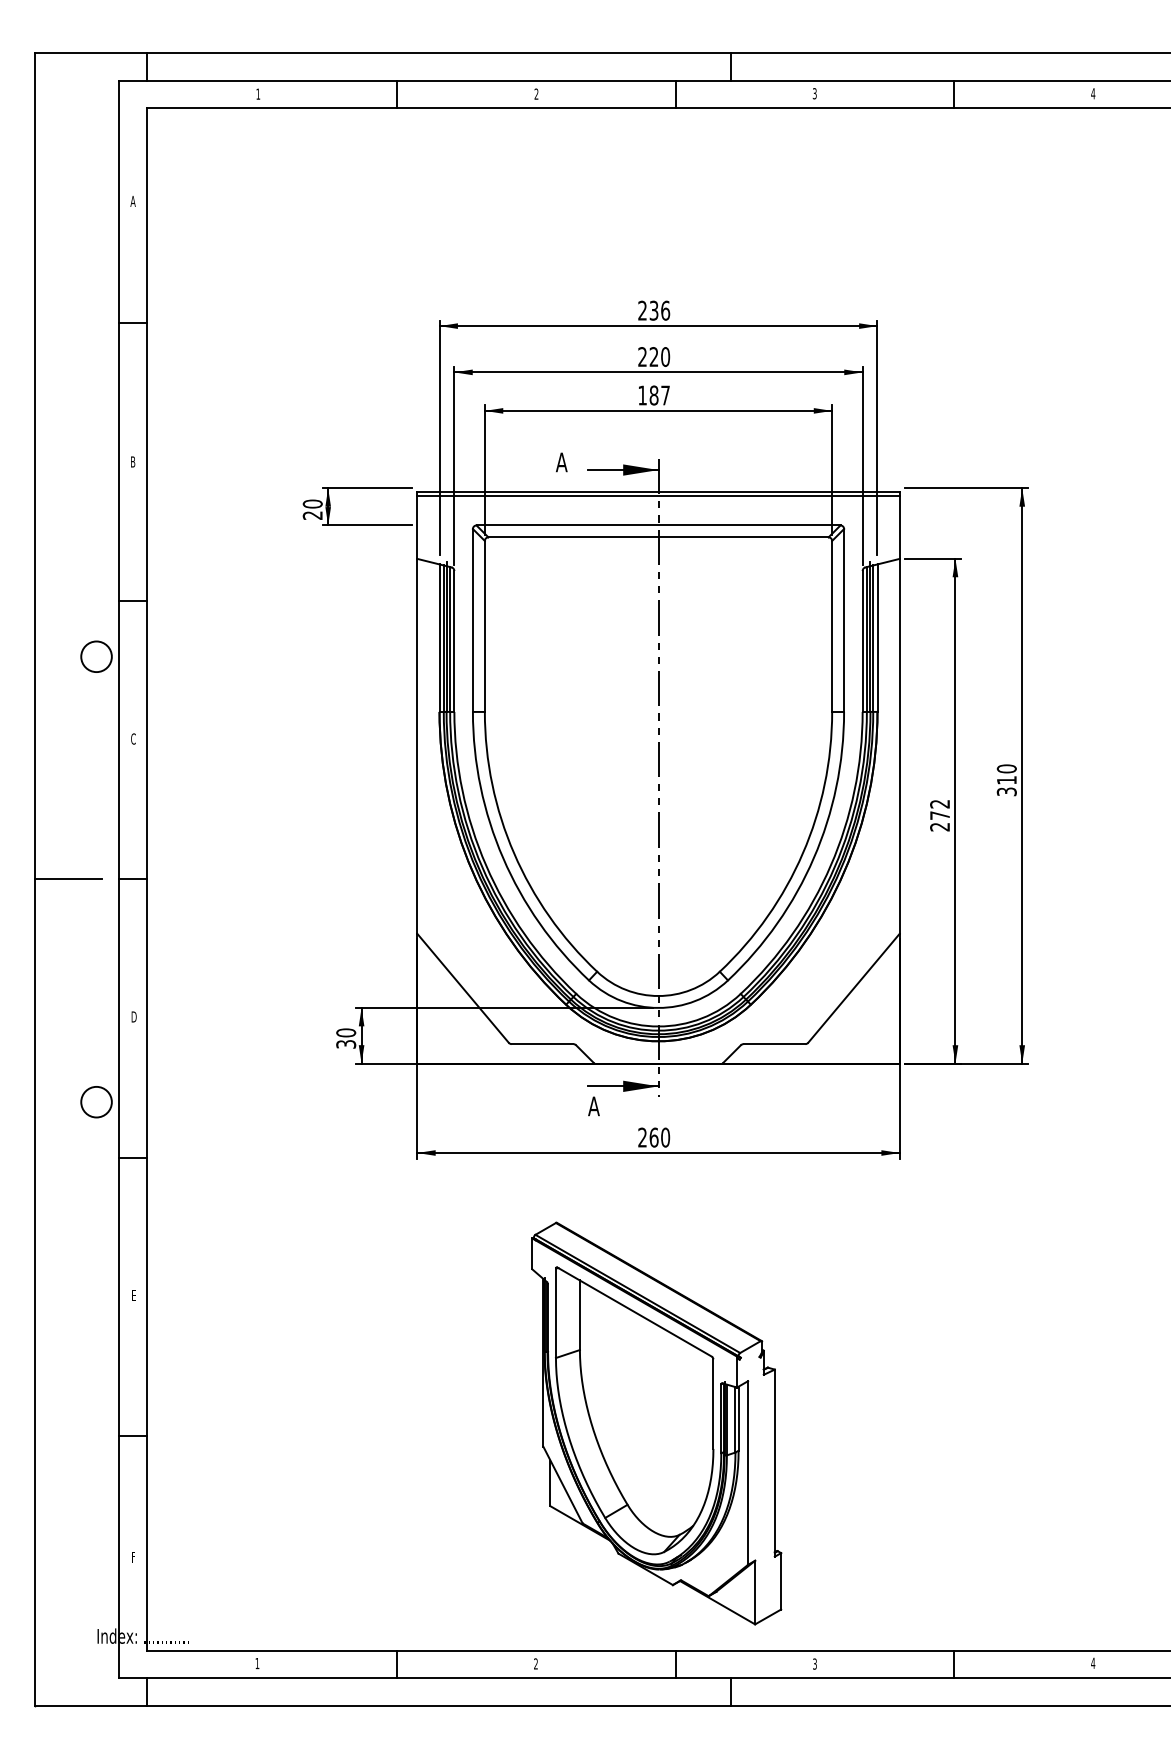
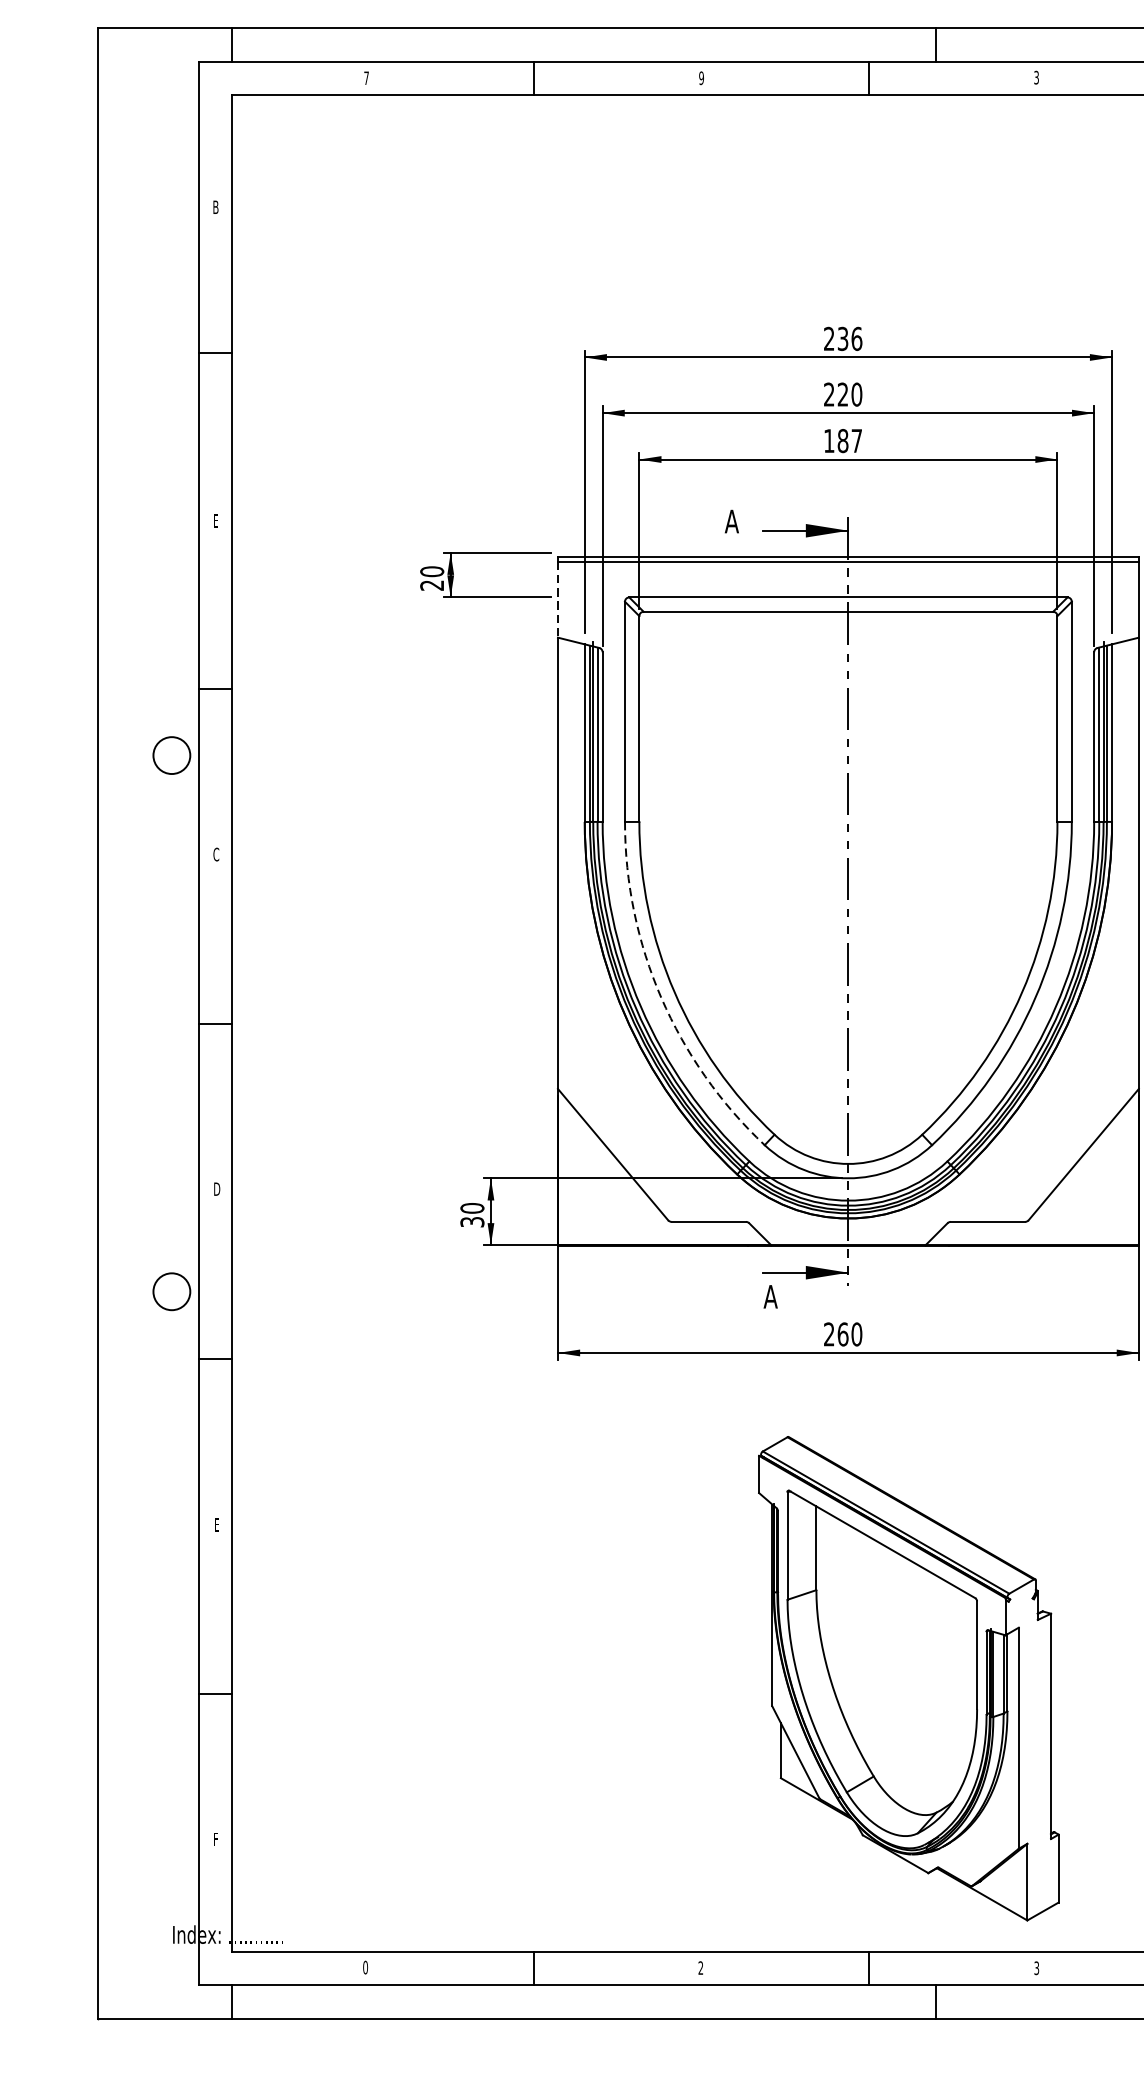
text: (258, 93) -> (366, 77), 1 -> 7
text: (536, 93) -> (701, 77), 2 -> 9
text: (132, 200) -> (215, 206), A -> B
text: (133, 461) -> (216, 520), B -> E
line: (417, 527) -> (558, 599), solid -> dashed
arc: (503, 858) -> (661, 998), solid -> dashed
line: (68, 879) -> (138, 1023), removed
part: (656, 1423) -> (908, 1678), moved
text: (257, 1663) -> (365, 1967), 1 -> 0

